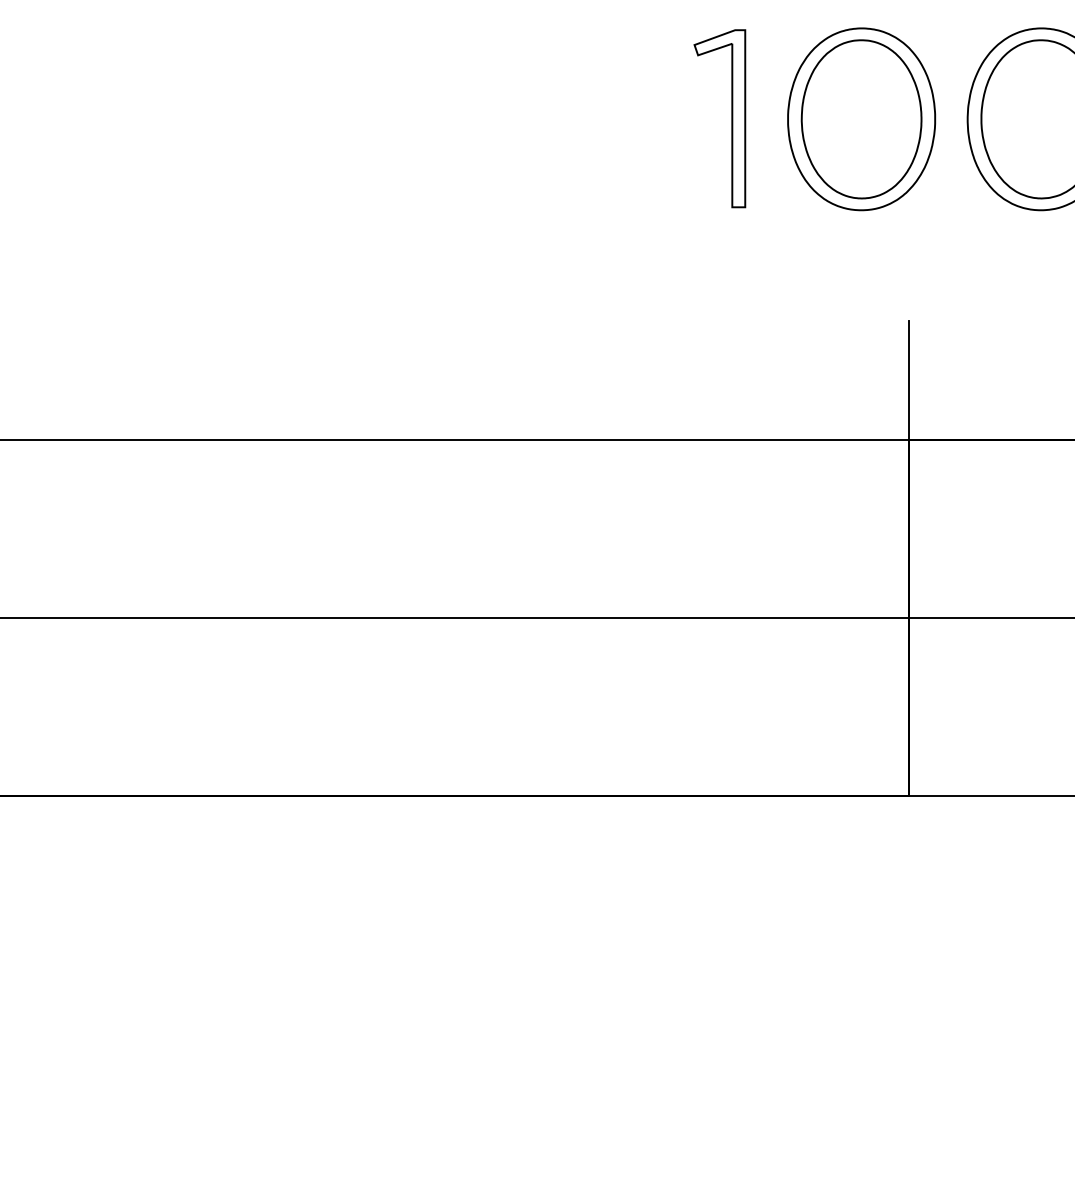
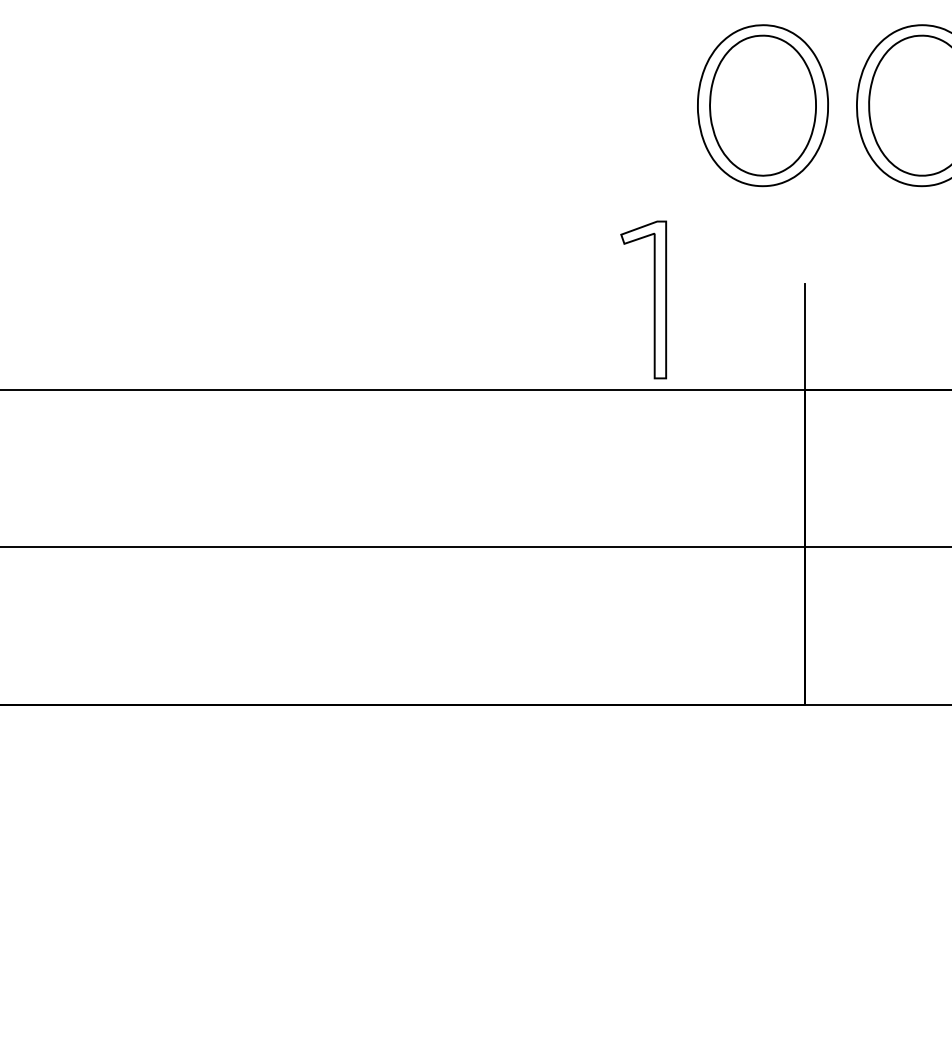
part: (731, 118) -> (653, 299), moved

